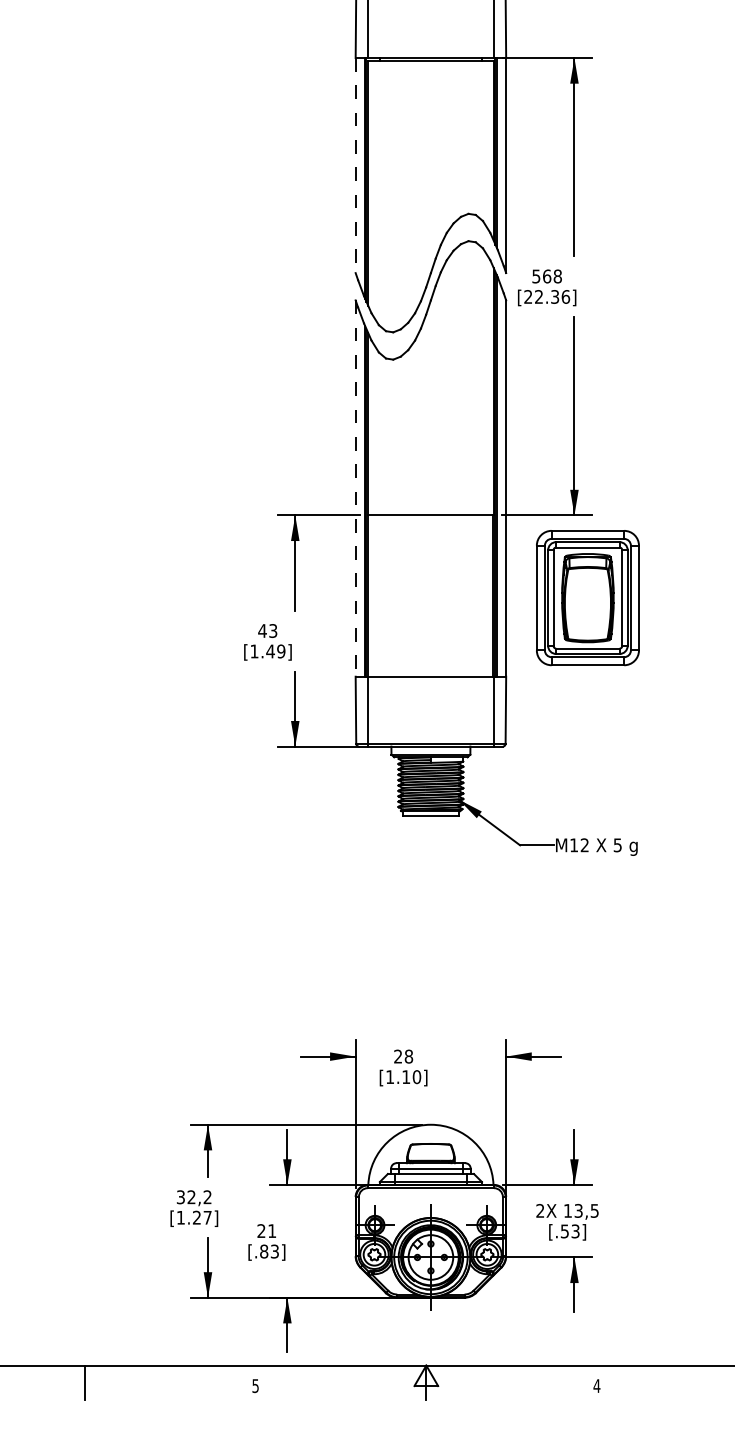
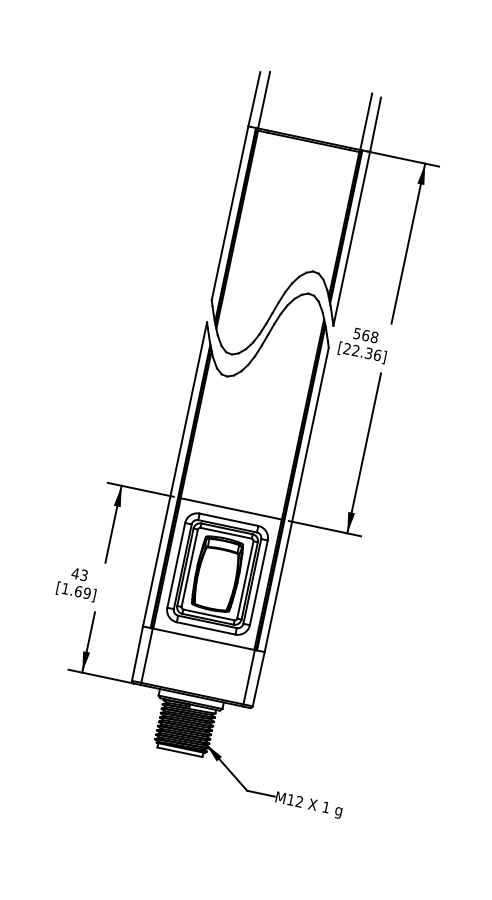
line: (355, 165) -> (229, 213), dashed -> solid
line: (355, 489) -> (174, 475), dashed -> solid
part: (587, 598) -> (217, 574), moved
text: (270, 651) -> (78, 591), [1.49] -> [1.69]
text: (617, 845) -> (325, 807), 5 -> 1

